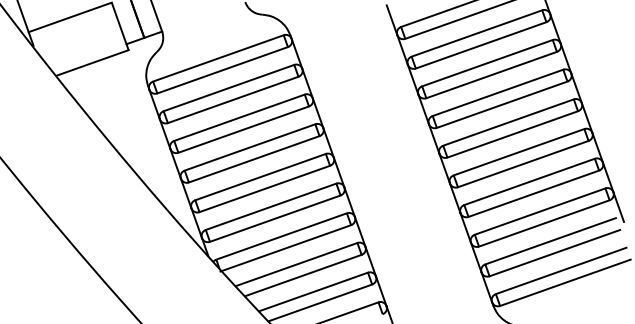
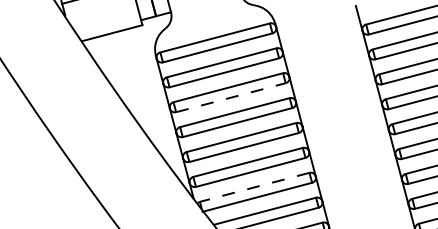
line: (244, 129) -> (231, 97), solid -> dashed
line: (281, 236) -> (254, 187), solid -> dashed

